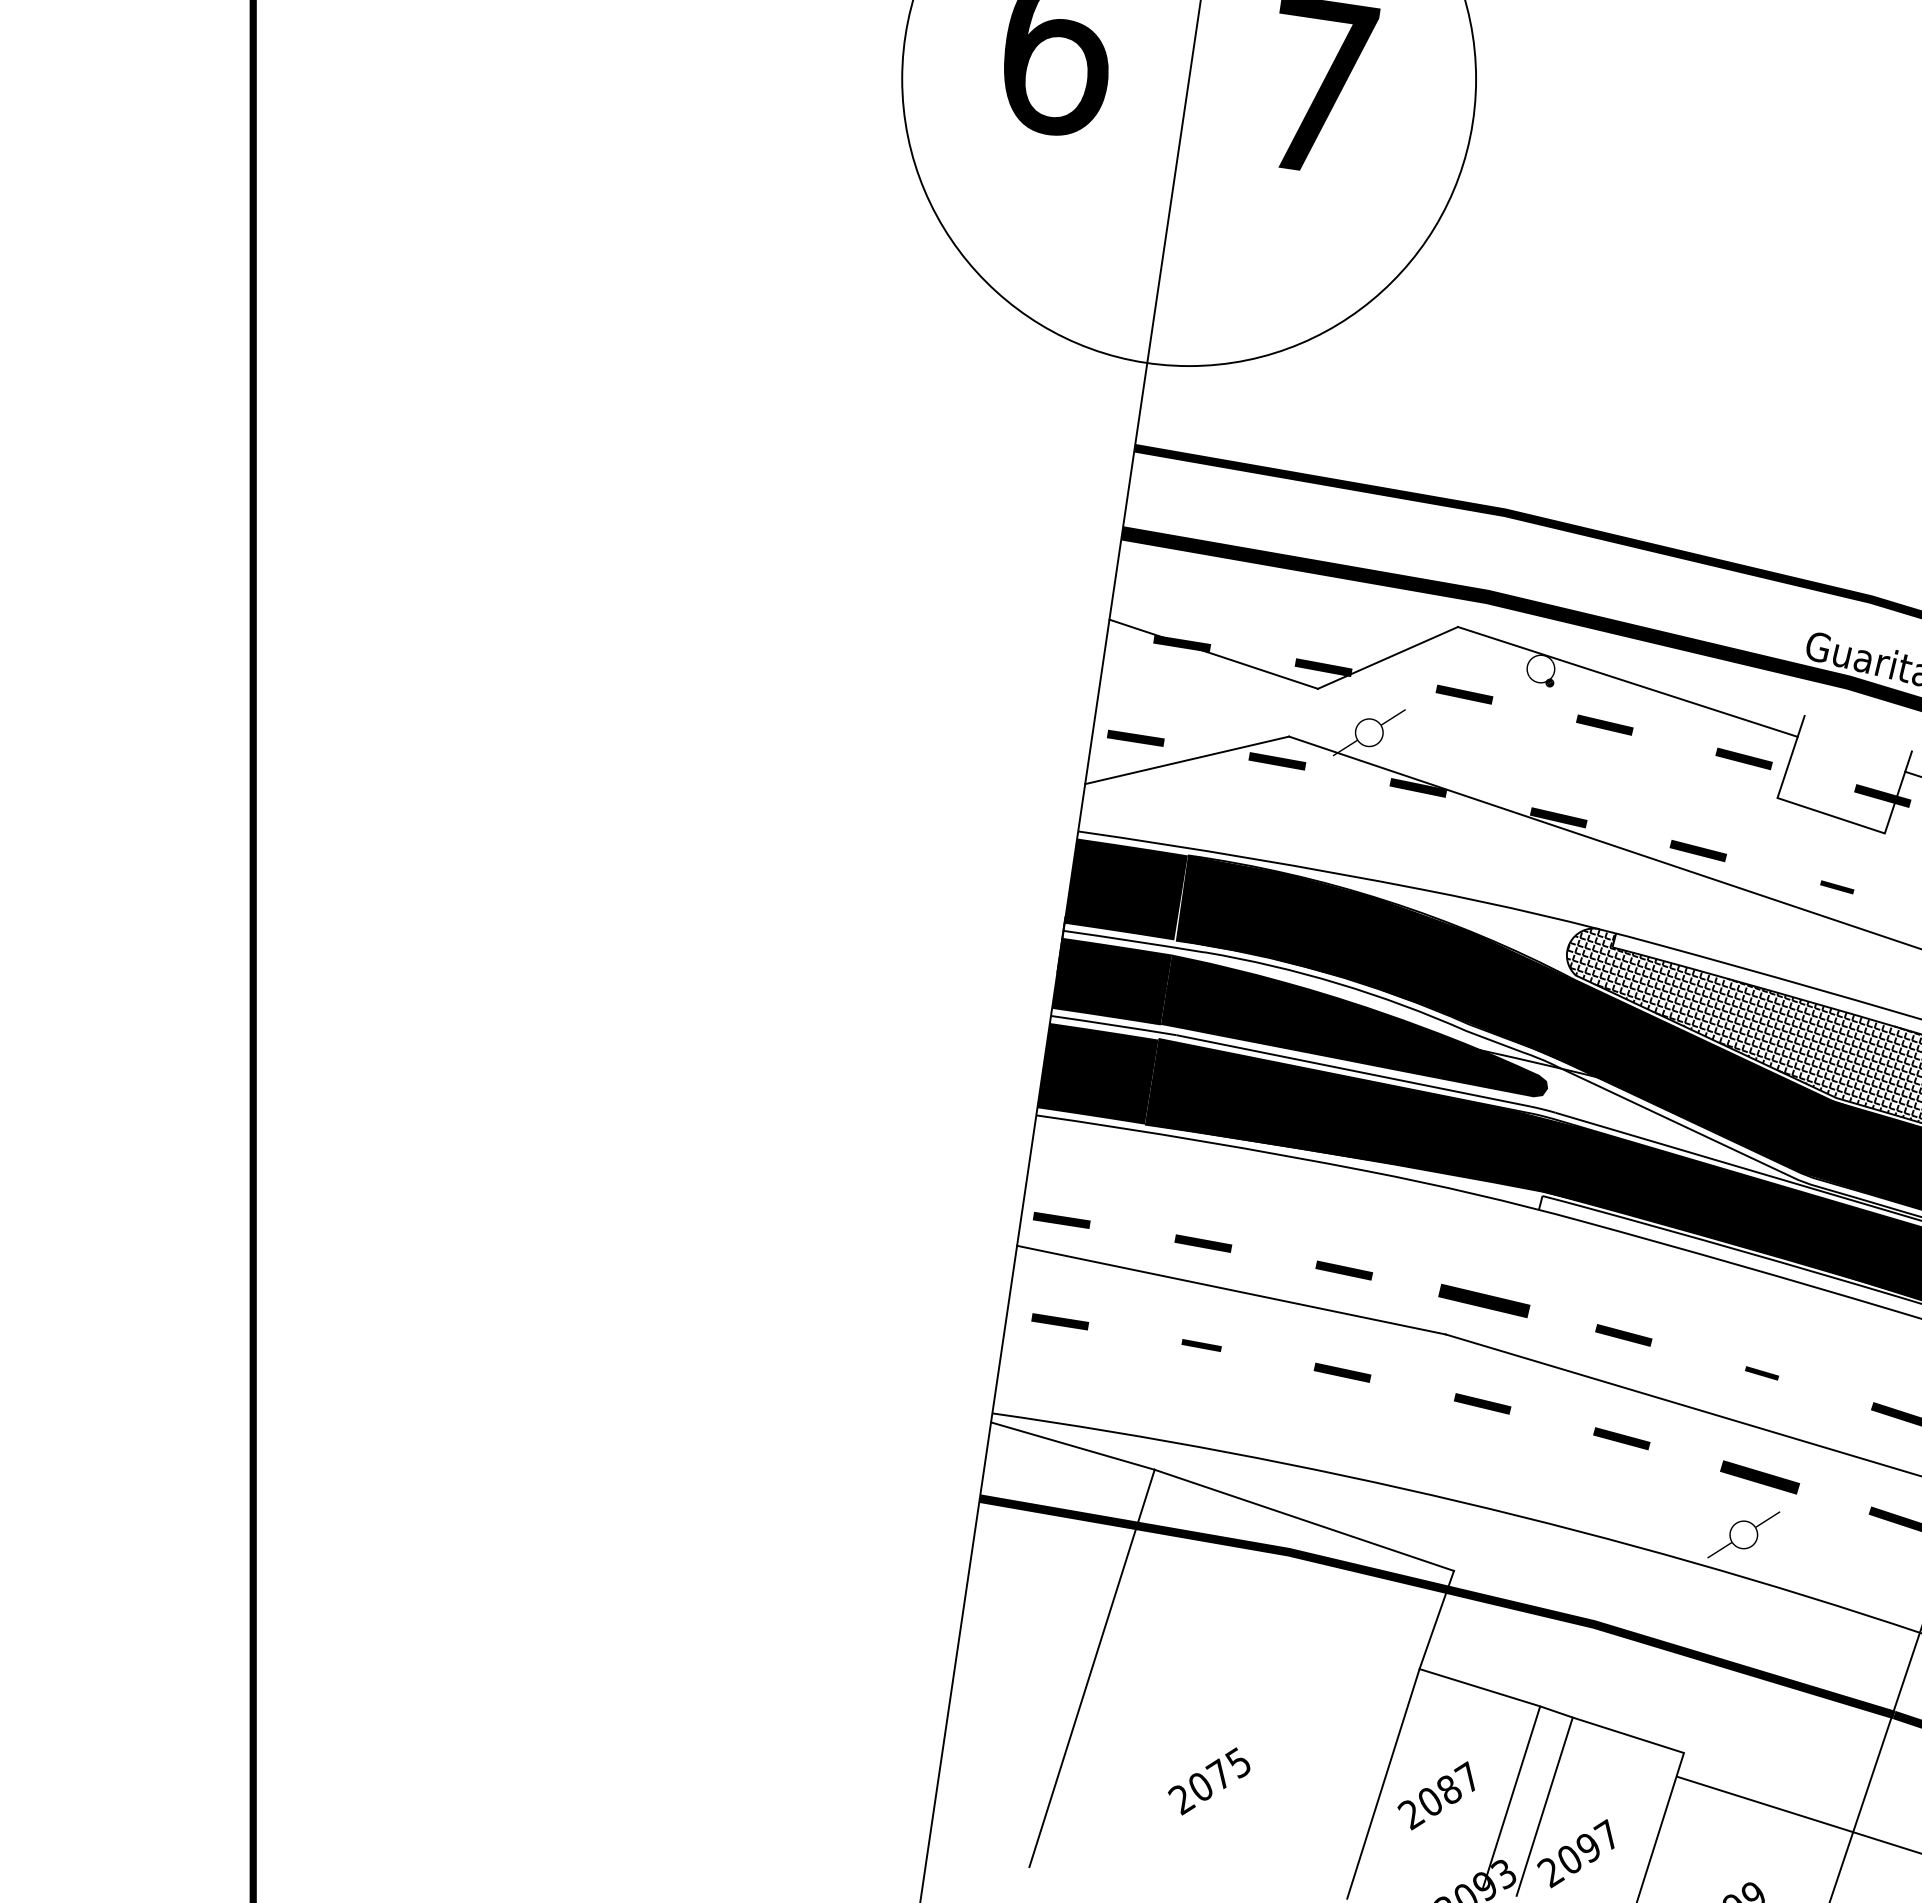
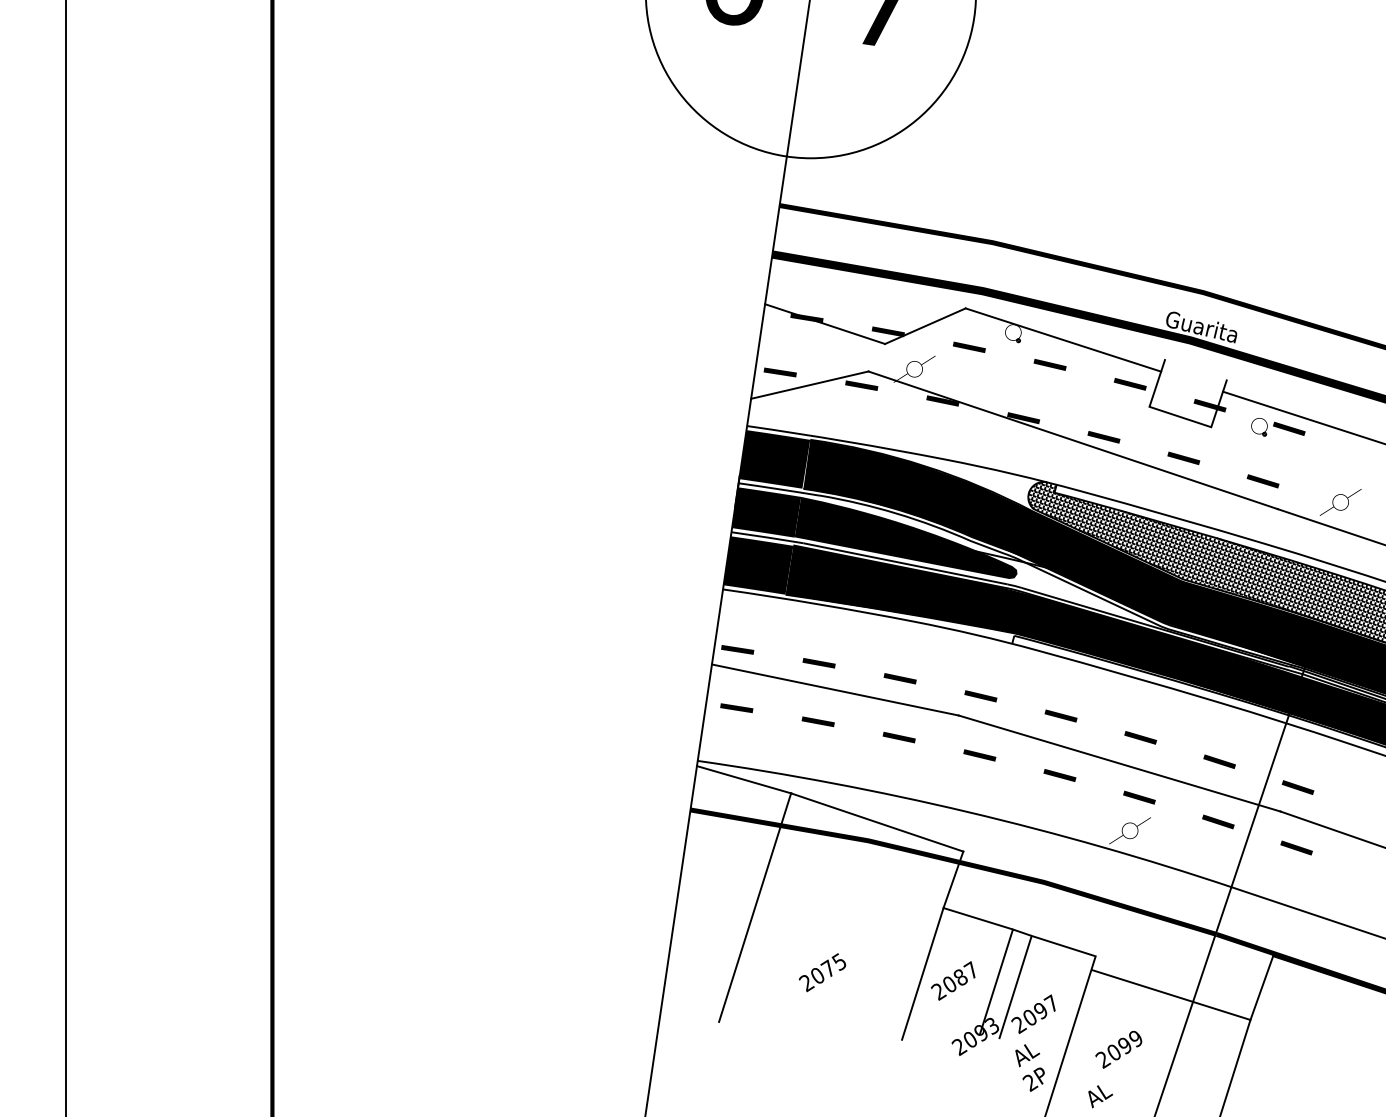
part: (1836, 886) -> (1183, 457), size x1.67
part: (1483, 1301) -> (980, 696), size x0.62
part: (1200, 1344) -> (817, 721), size x1.43
part: (1761, 1372) -> (1140, 737), size x1.67
part: (1760, 1476) -> (1139, 797), size x0.71

